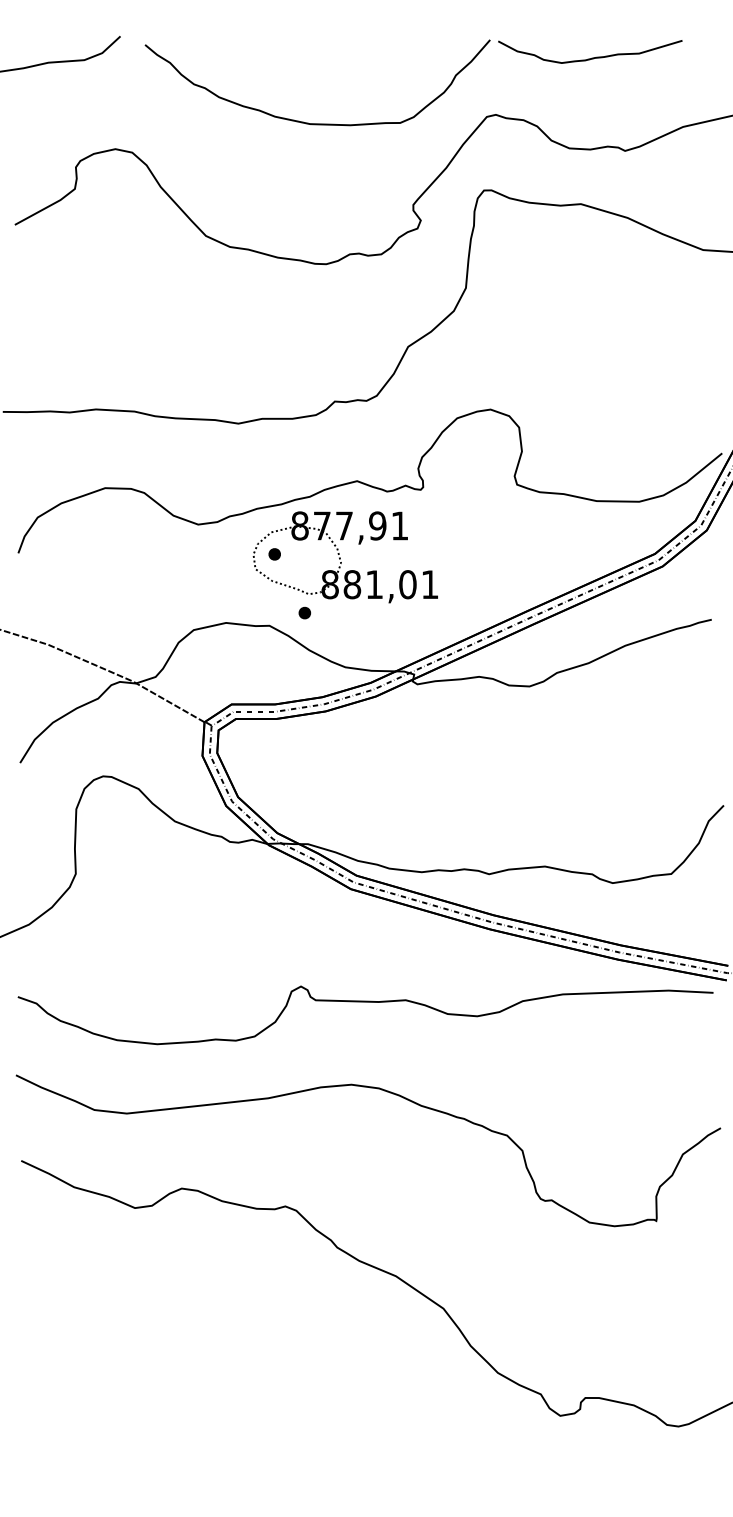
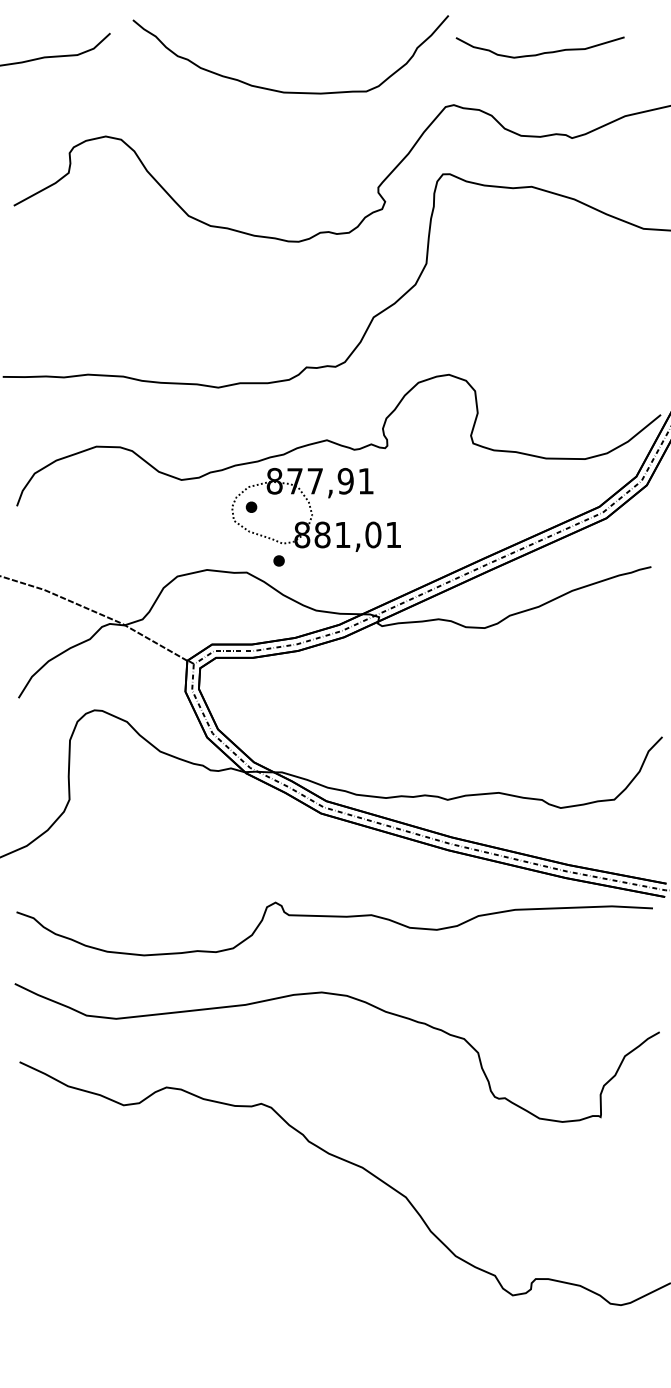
curve: (308, 122) -> (282, 91), moved

